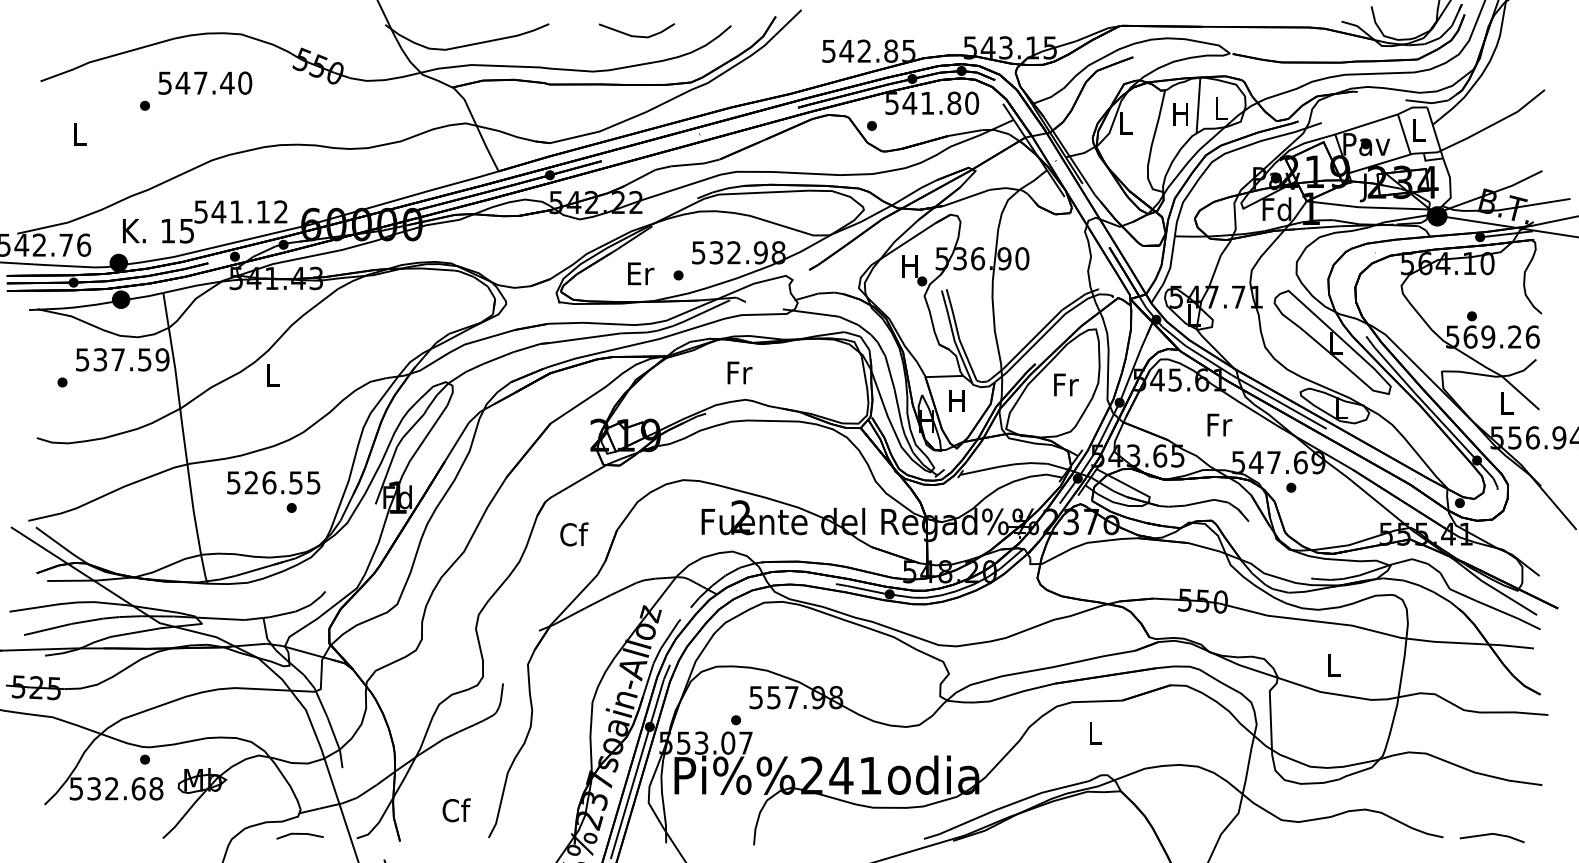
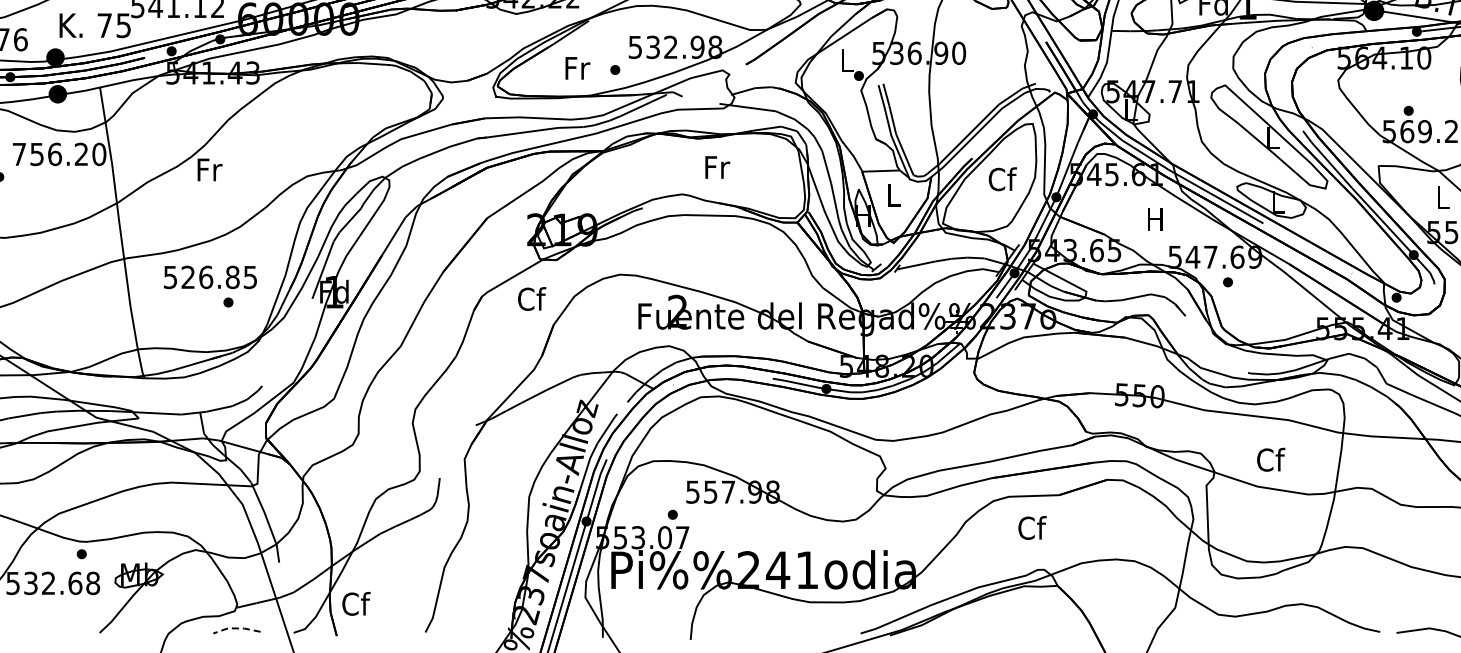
text: (168, 231) -> (105, 26), 15 -> 75
text: (909, 266) -> (846, 61), H -> L
text: (641, 273) -> (578, 68), Er -> Fr
text: (122, 359) -> (59, 154), 537.59 -> 756.20
text: (739, 372) -> (717, 167), moved
text: (273, 375) -> (210, 170), L -> Fr
text: (1066, 384) -> (1003, 179), Fr -> Cf
text: (956, 400) -> (893, 195), H -> L
text: (1219, 424) -> (1156, 219), Fr -> H
text: (295, 482) -> (232, 277), 526.55 -> 526.85
text: (574, 534) -> (532, 299), moved
text: (1334, 665) -> (1271, 460), L -> Cf
text: (1095, 733) -> (1032, 528), L -> Cf
text: (456, 810) -> (356, 604), moved
line: (300, 833) -> (237, 628), solid -> dashed

